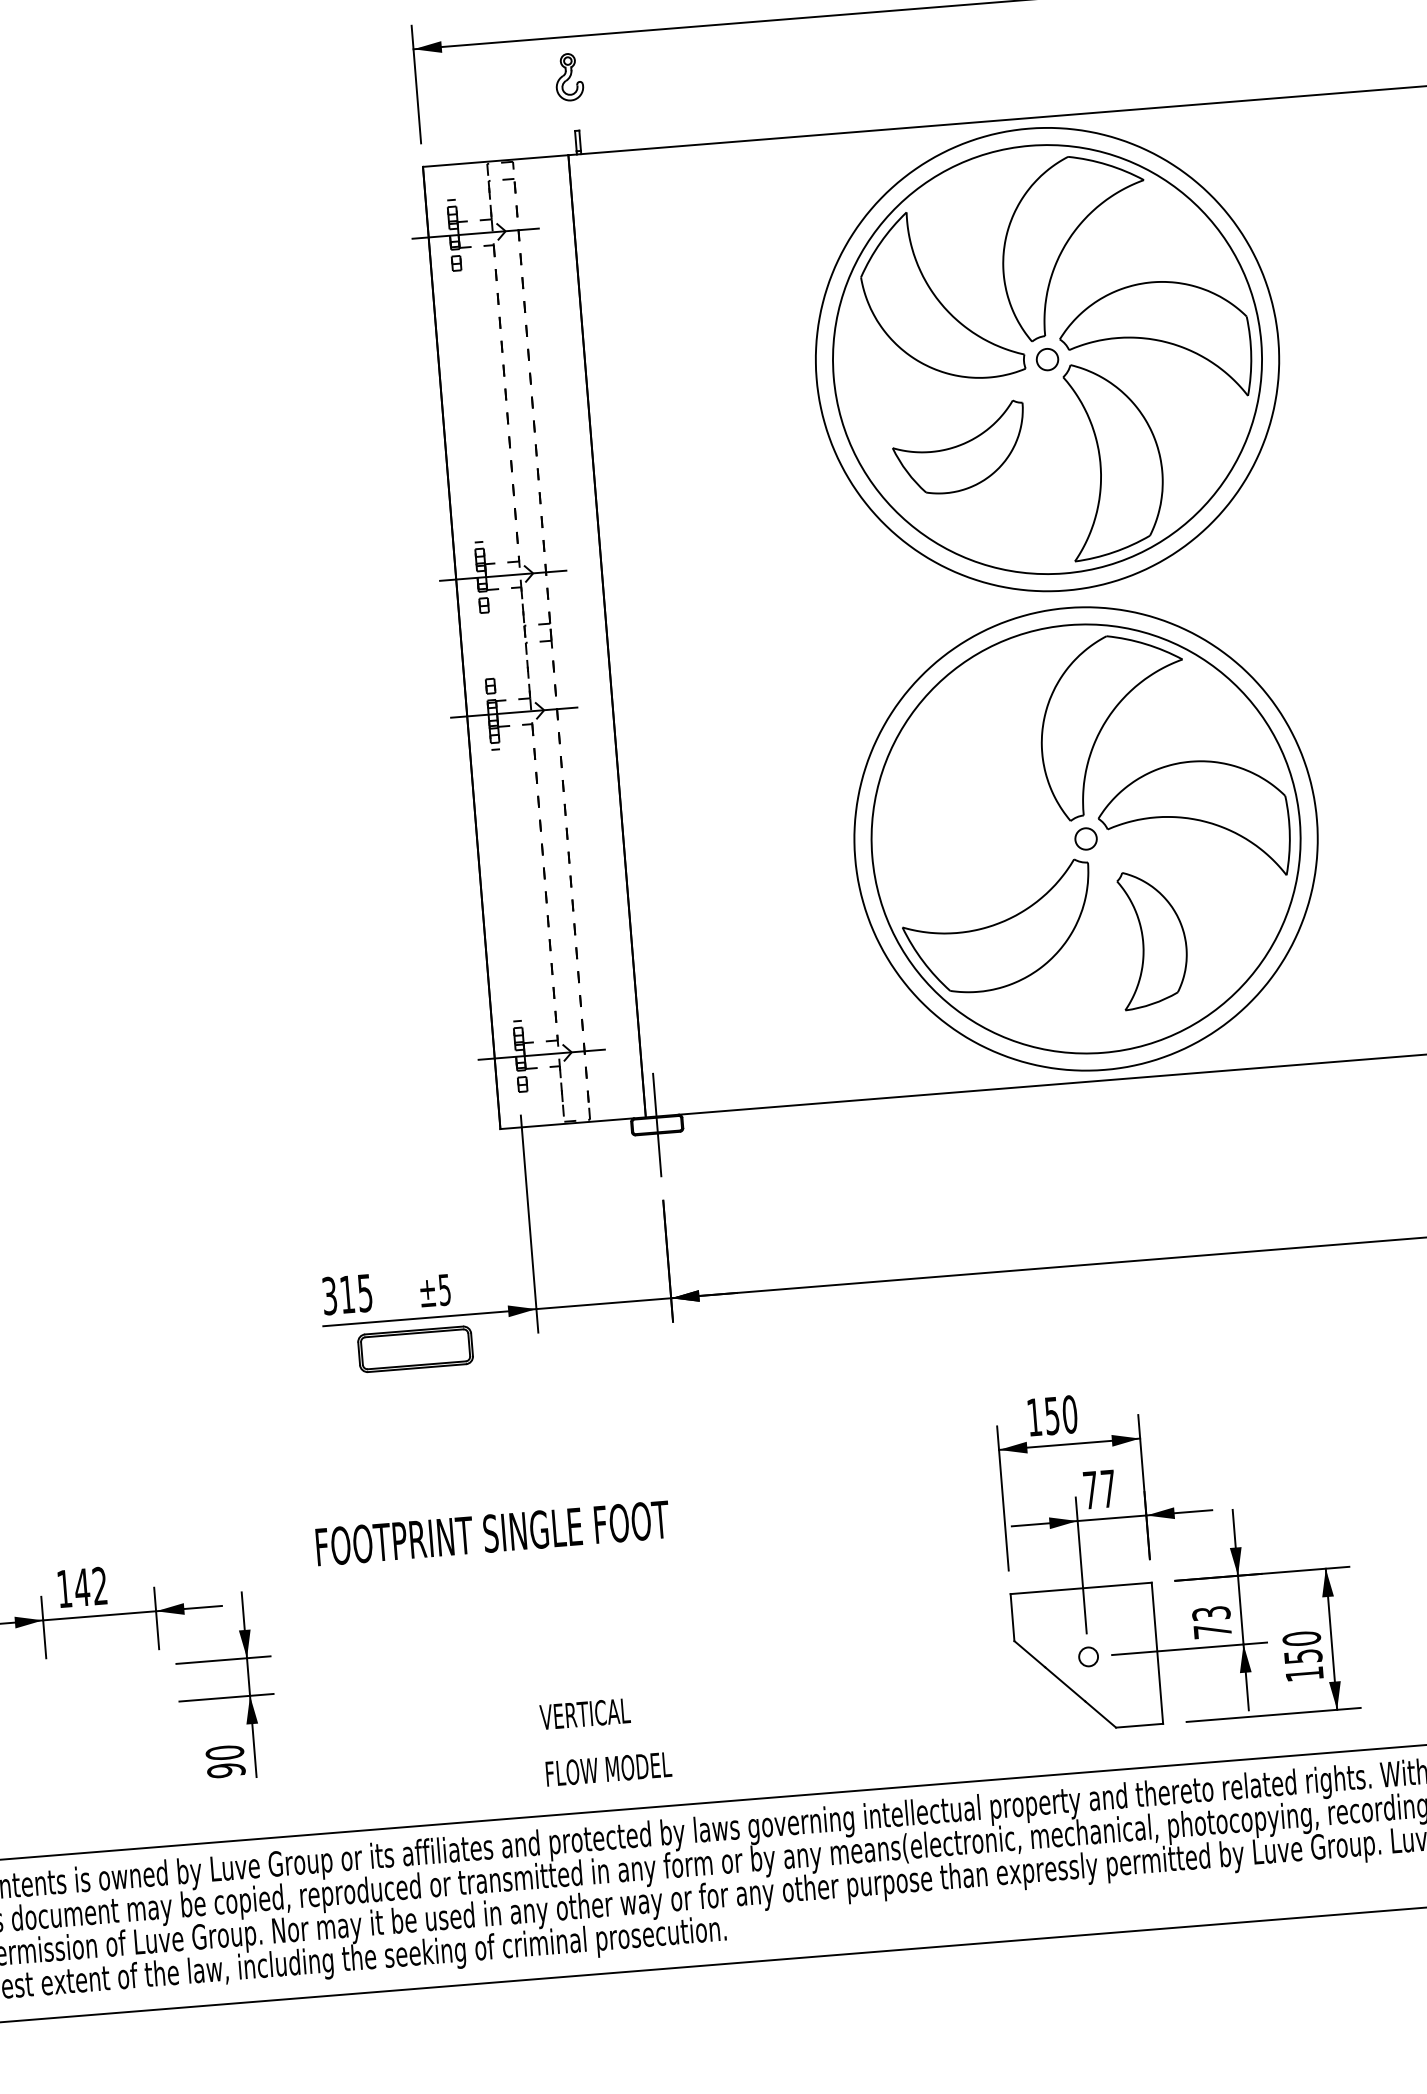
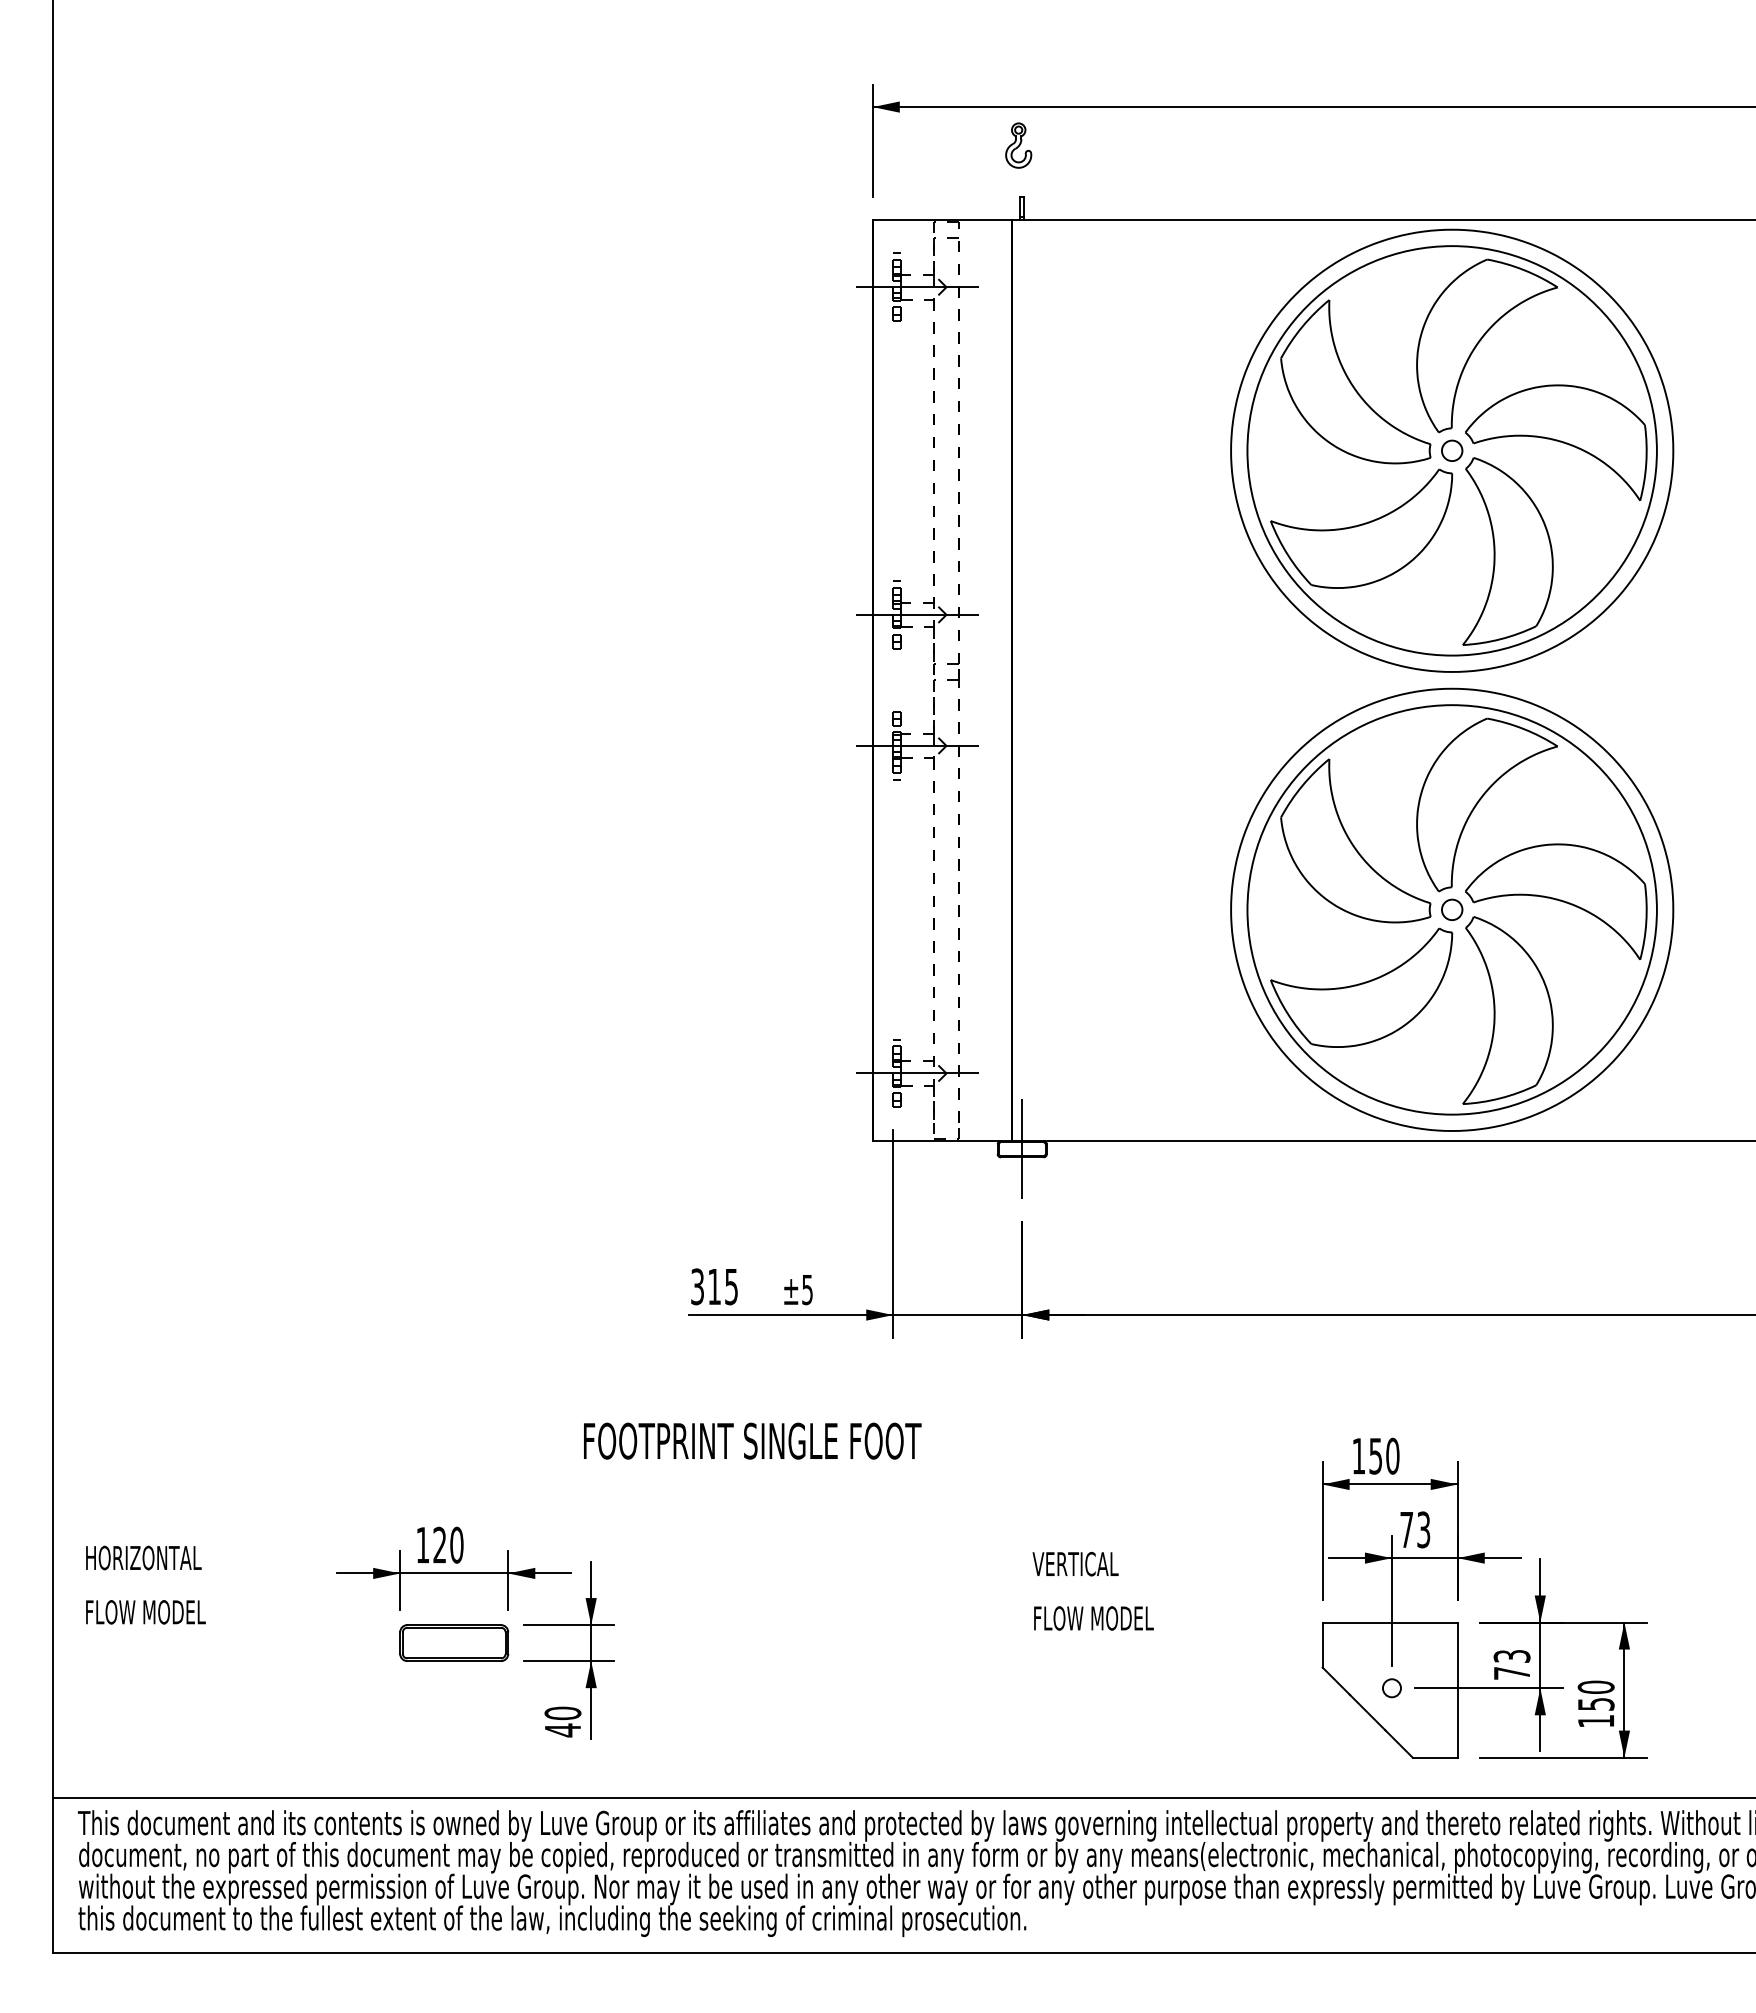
part: (959, 448) -> (1361, 528), size x1.43
part: (979, 774) -> (1355, 840), added
part: (1152, 939) -> (1507, 1010), size x1.43
part: (415, 1348) -> (454, 1642), moved
text: (1108, 1488) -> (1423, 1529), 77 -> 73
text: (492, 1532) -> (752, 1440), moved
text: (90, 1586) -> (447, 1544), 142 -> 120
text: (605, 1740) -> (1092, 1590), moved
text: (225, 1770) -> (562, 1730), 90 -> 40

